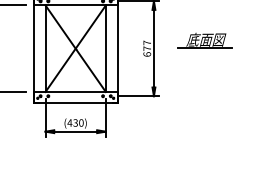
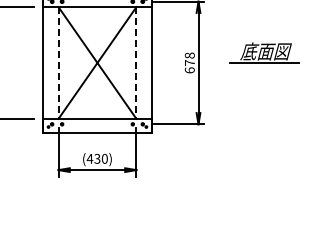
text: (146, 42) -> (189, 55), 677 -> 678
line: (45, 48) -> (58, 62), solid -> dashed
line: (105, 48) -> (136, 62), solid -> dashed

